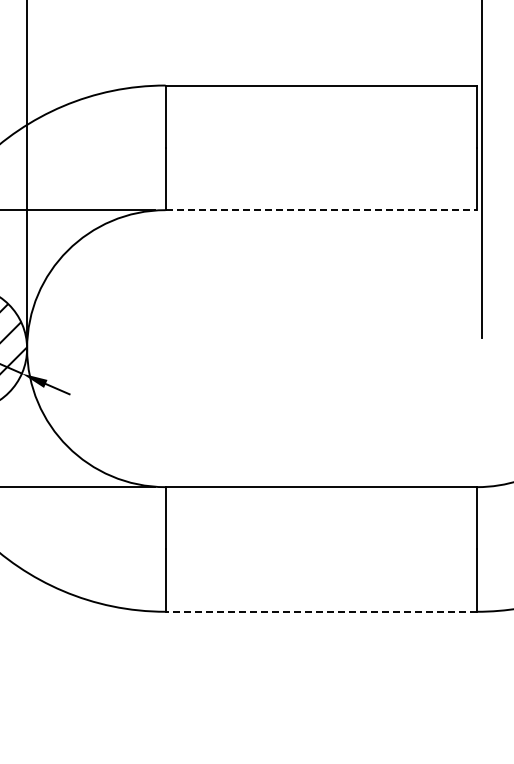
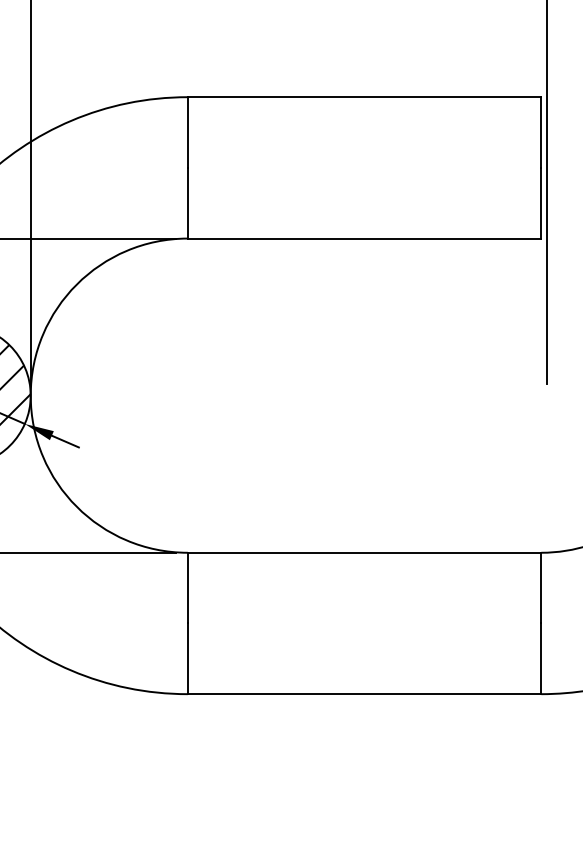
line: (321, 210) -> (364, 238), dashed -> solid
line: (321, 611) -> (364, 693), dashed -> solid

